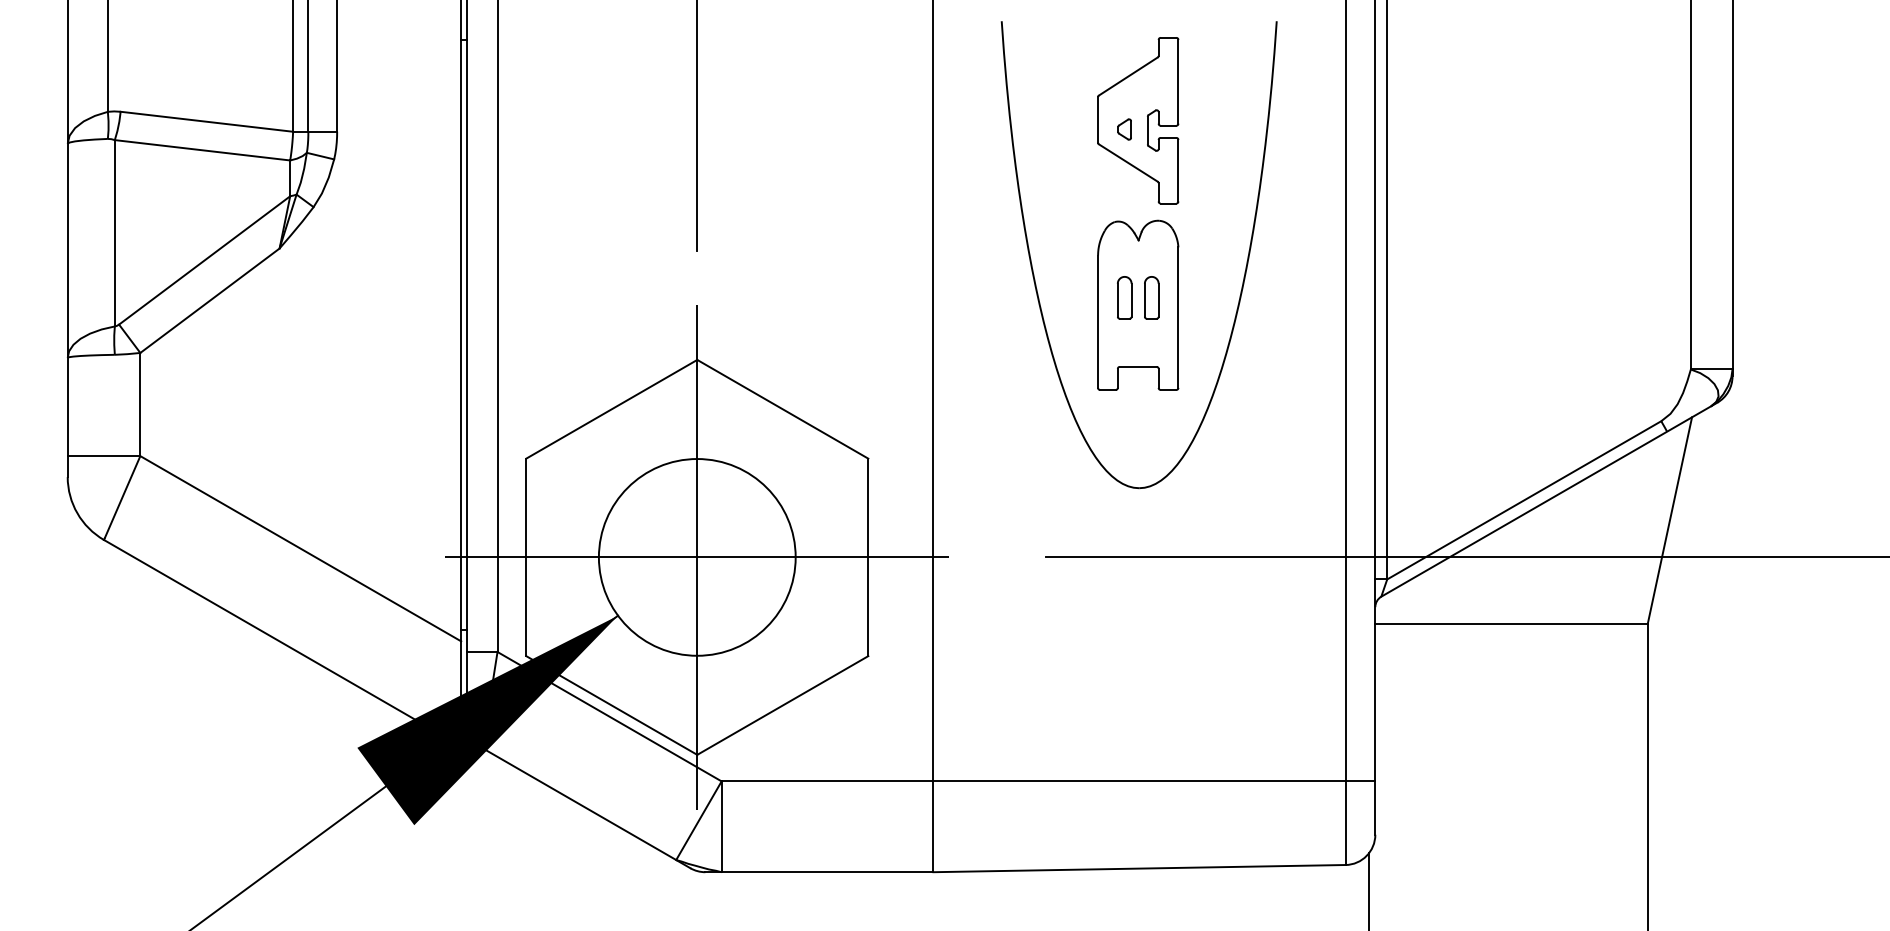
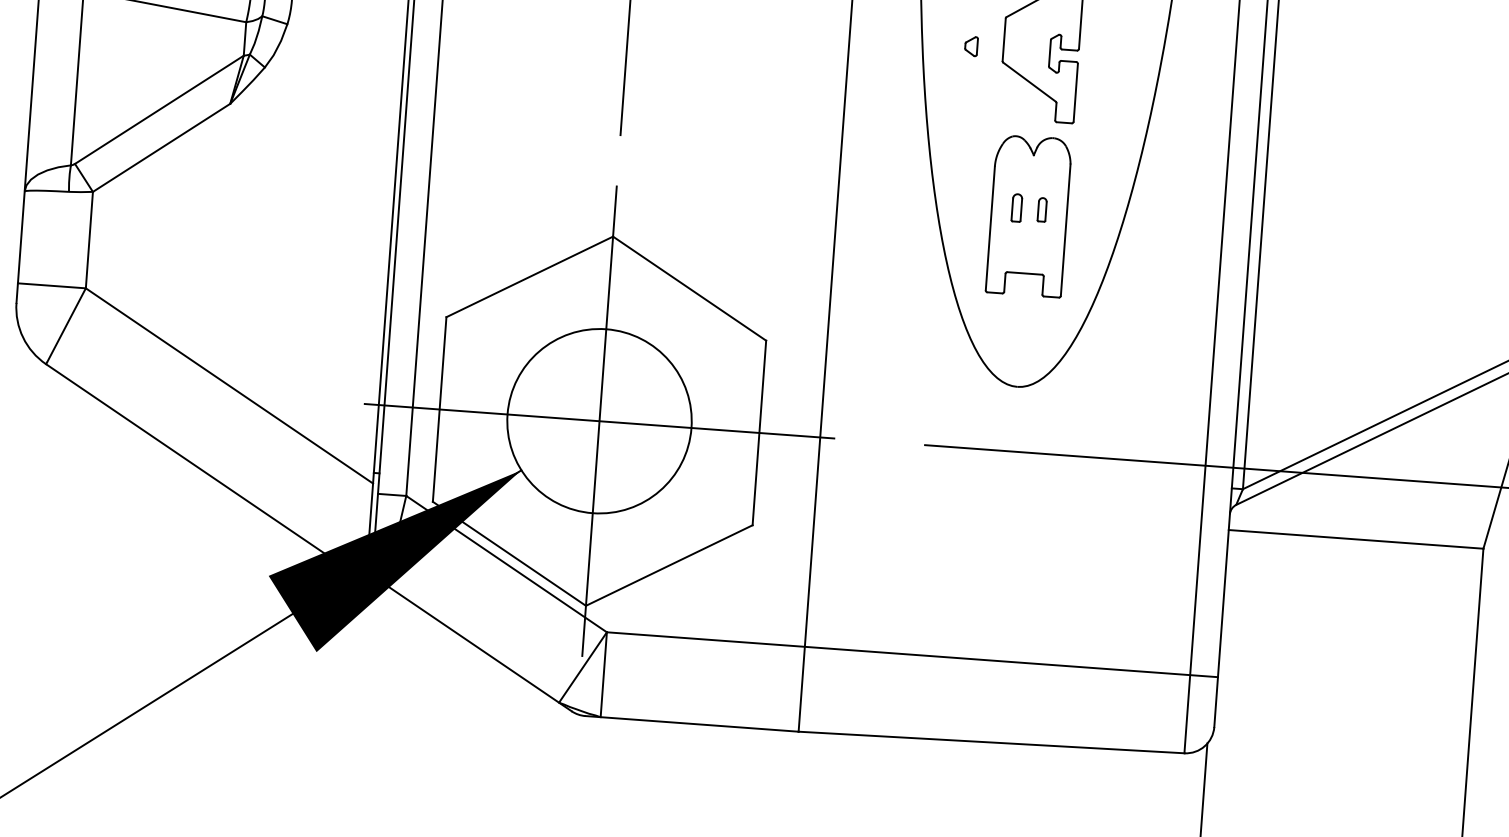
part: (1124, 129) -> (971, 46), moved
part: (1124, 297) -> (1016, 207), size x0.7
part: (1151, 297) -> (1041, 209), size x0.6

